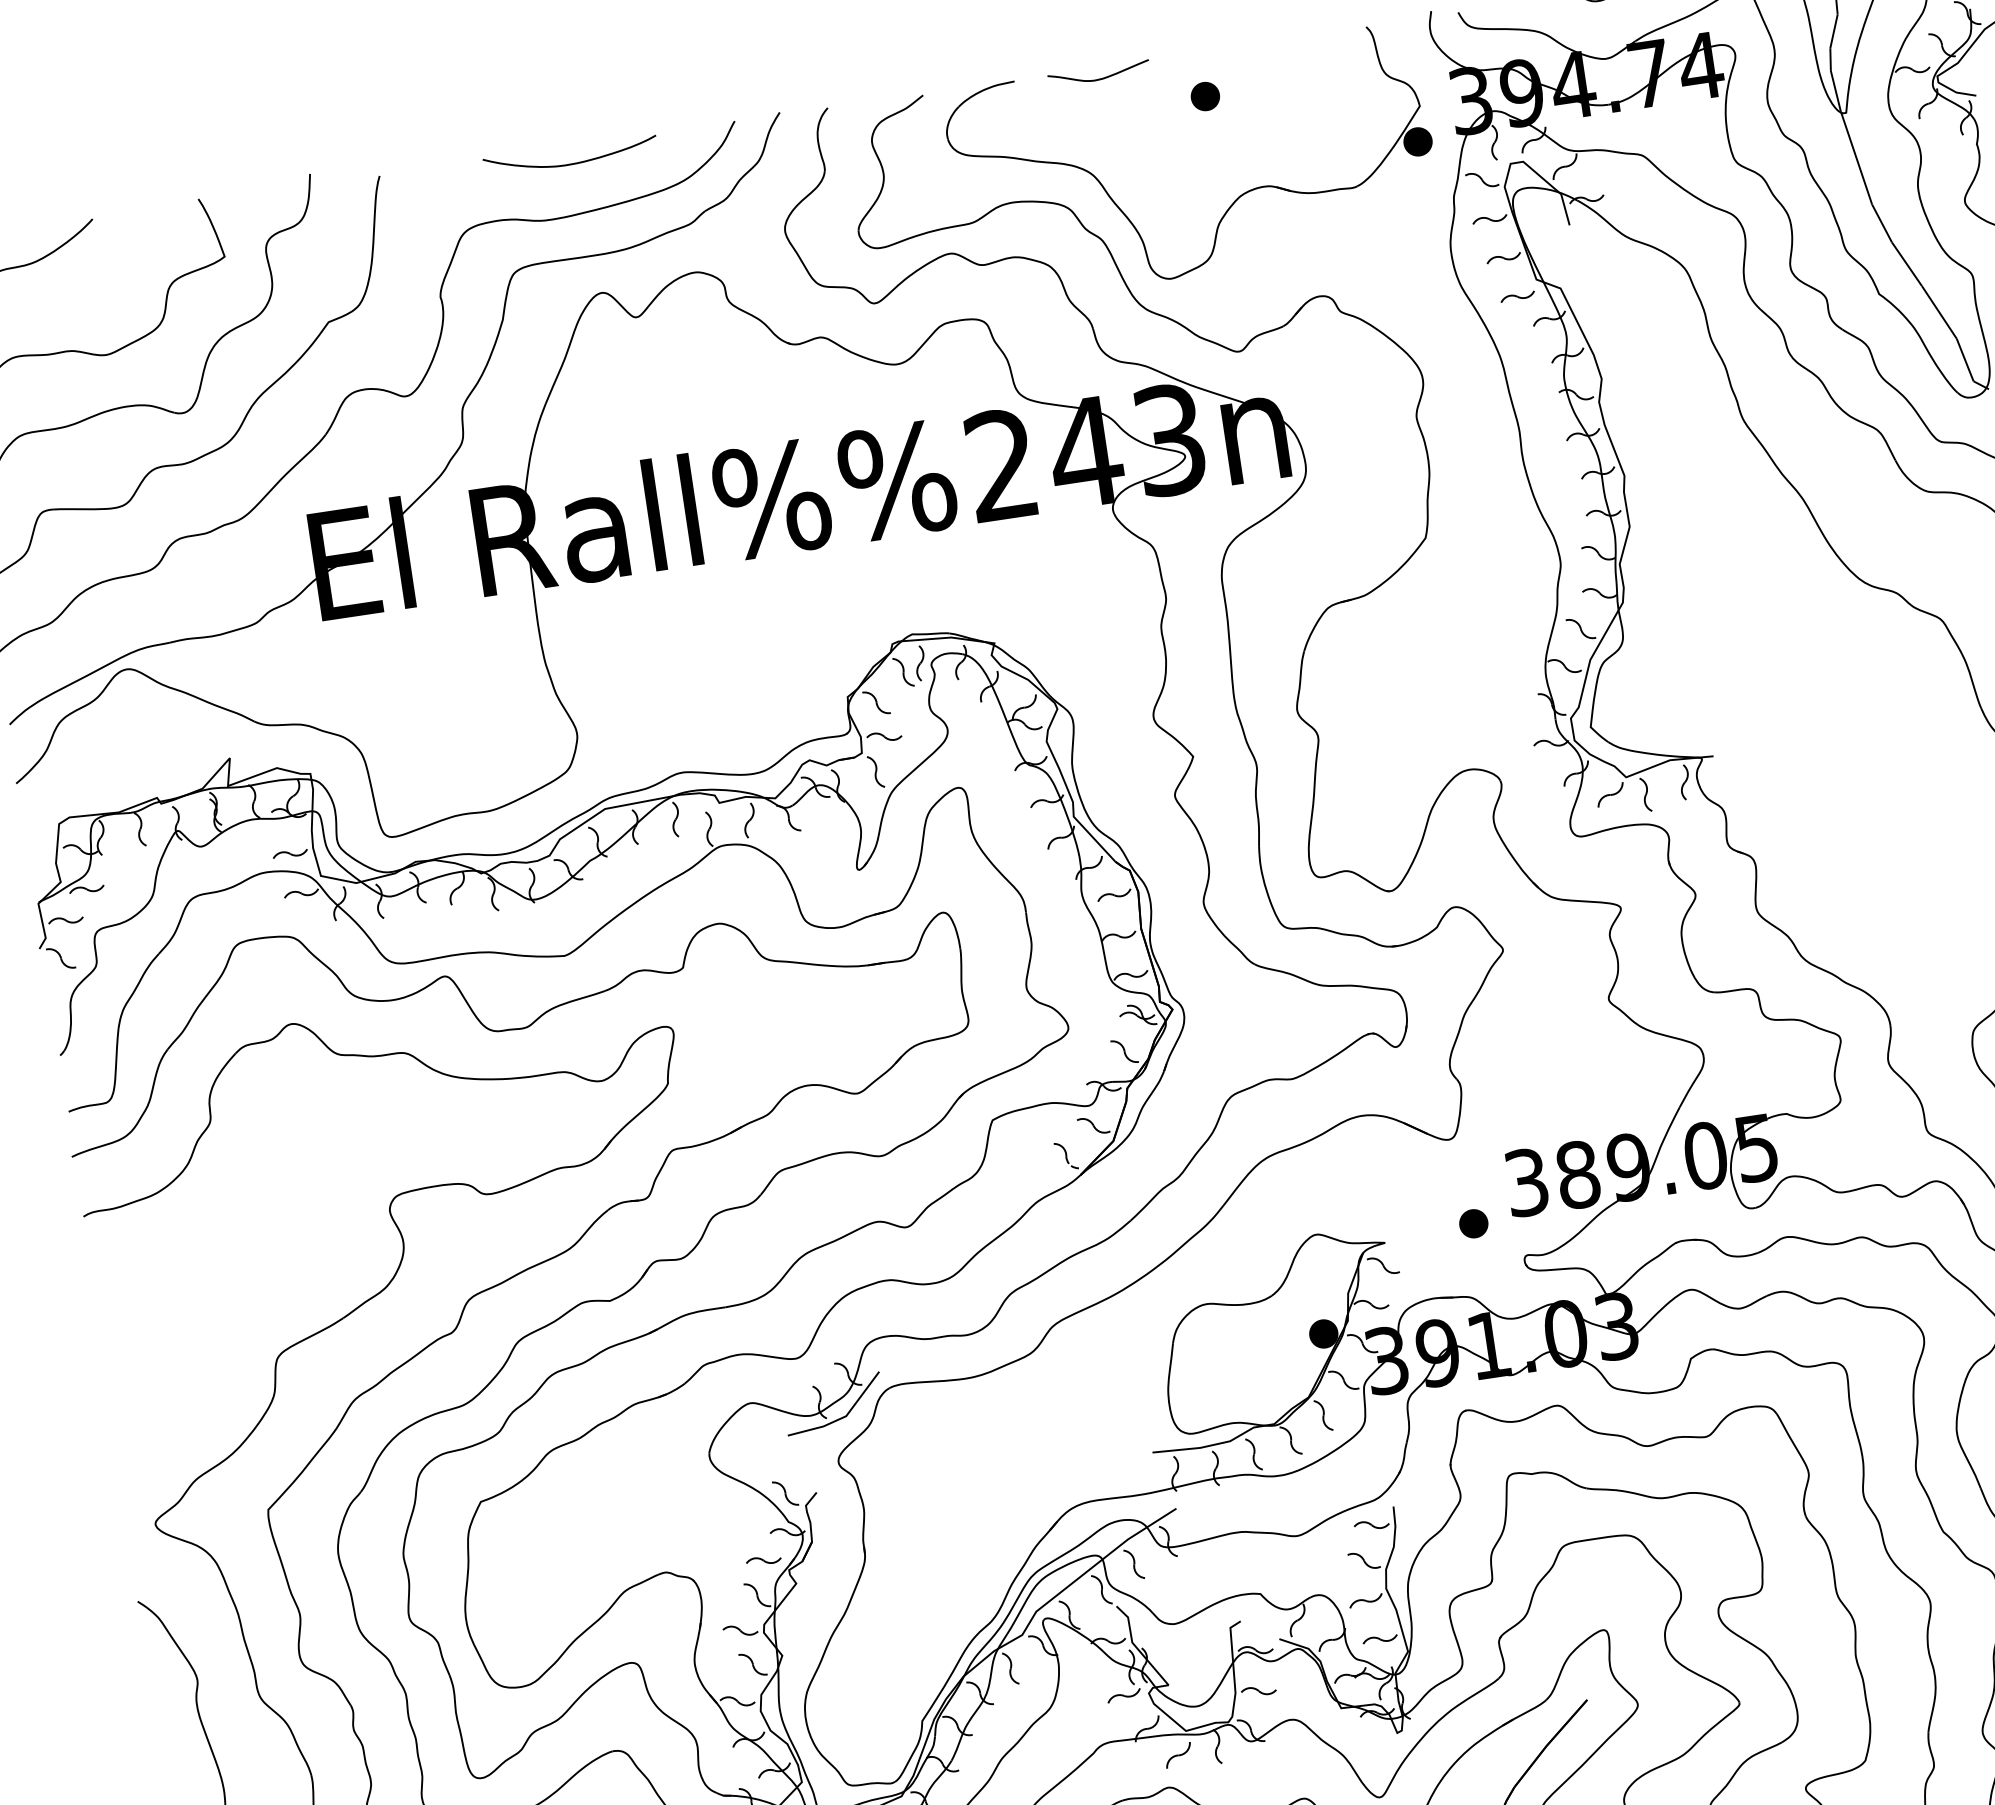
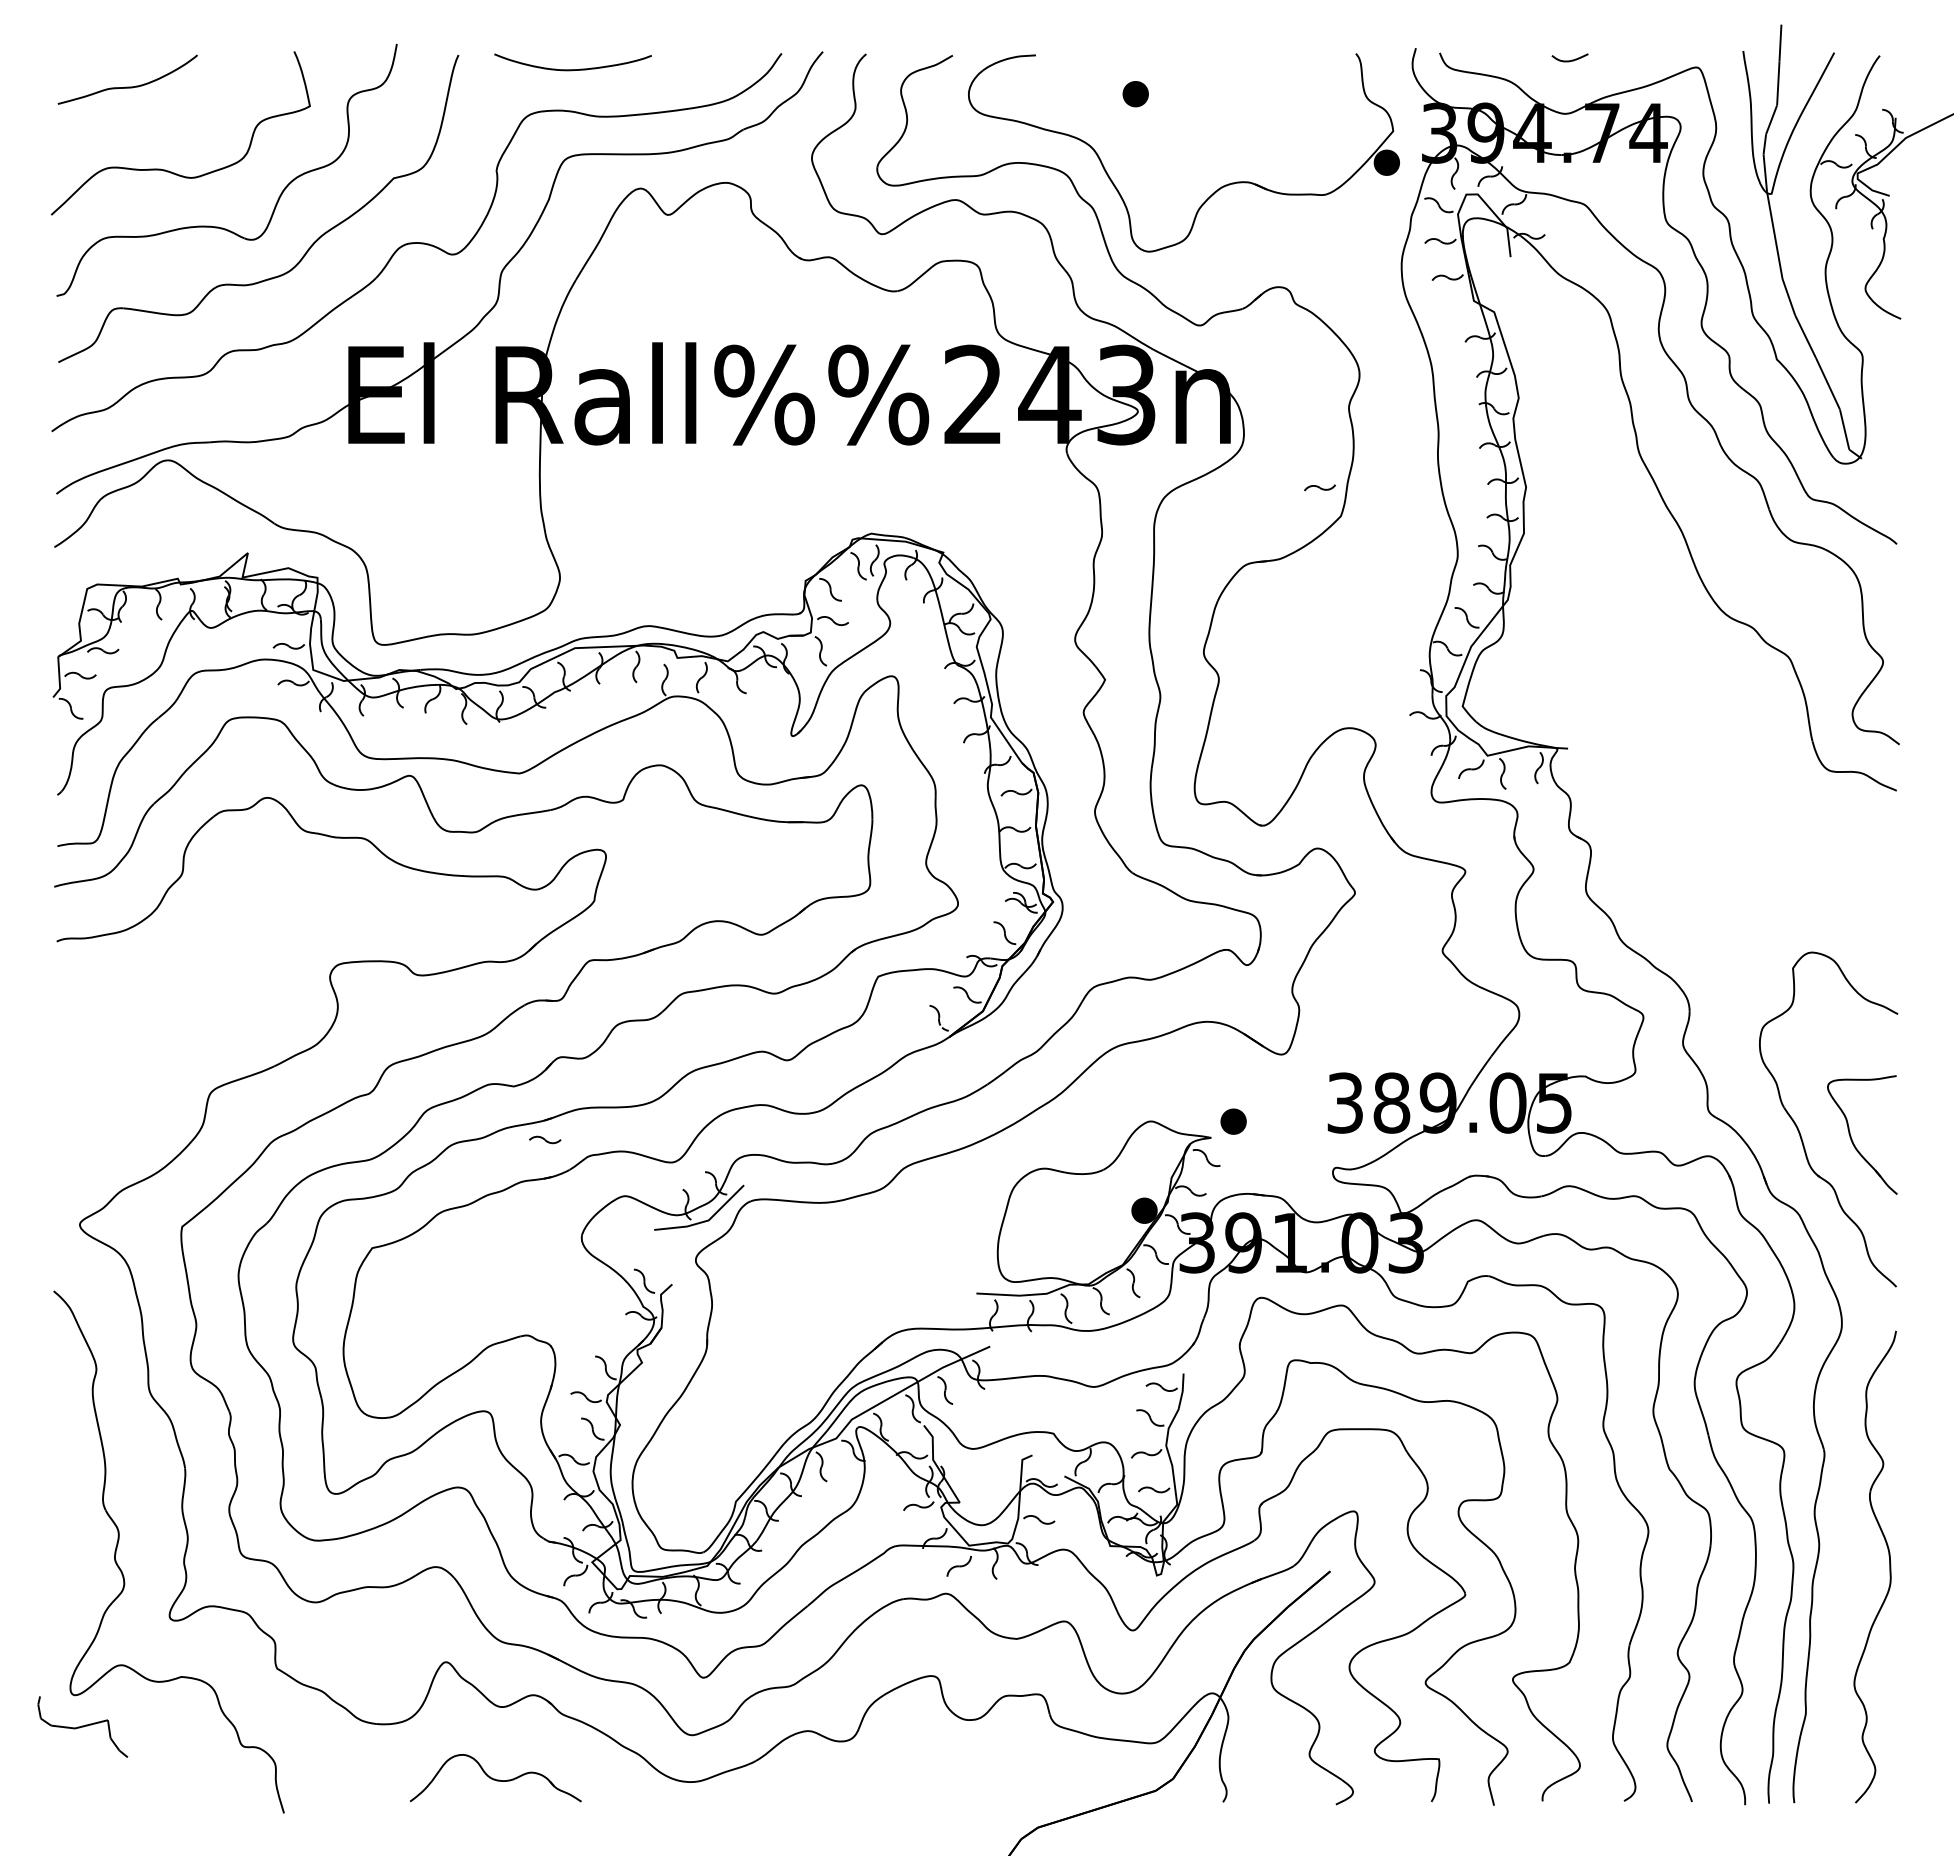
curve: (1101, 77) -> (1113, 63), removed
part: (1205, 96) -> (1135, 94), moved
curve: (571, 163) -> (572, 69), moved
part: (1517, 296) -> (1319, 487), moved
part: (1473, 1223) -> (1233, 1121), moved
part: (764, 1560) -> (545, 1139), moved

